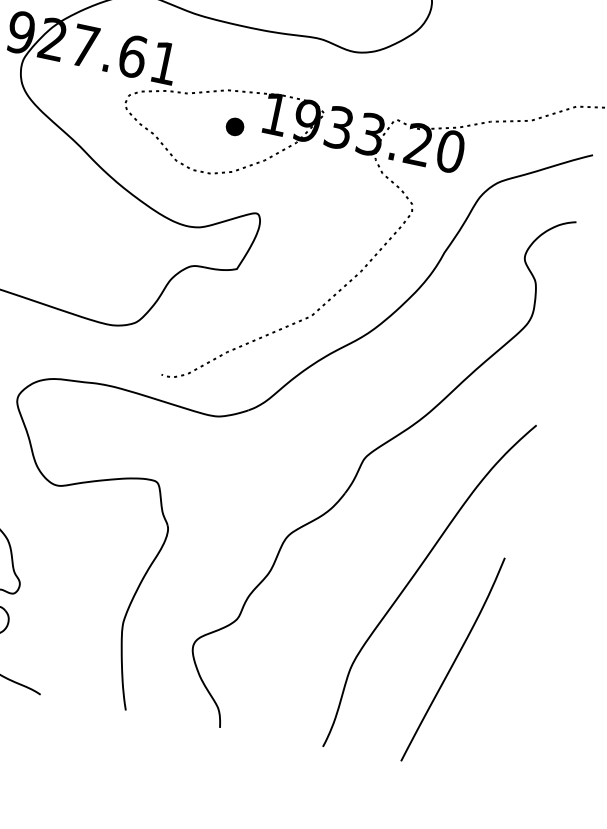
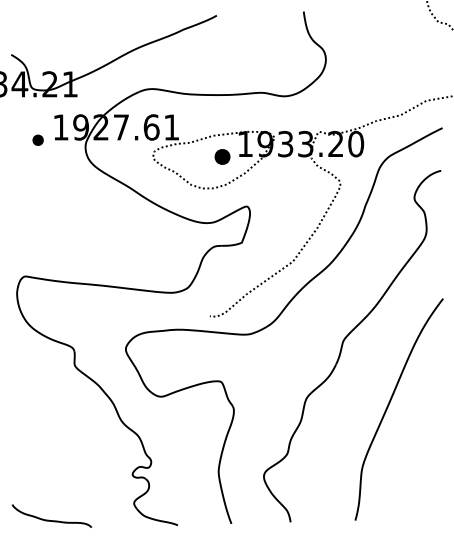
part: (235, 126) -> (222, 156), size x1.4
curve: (454, 658) -> (423, 450), removed

